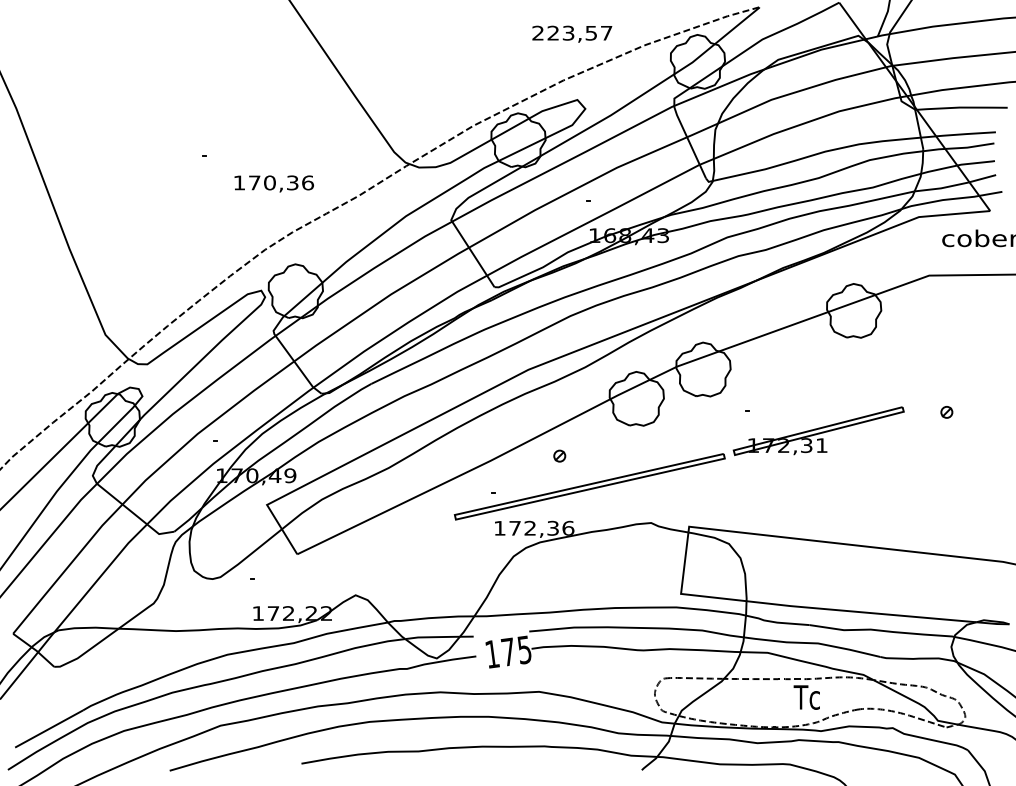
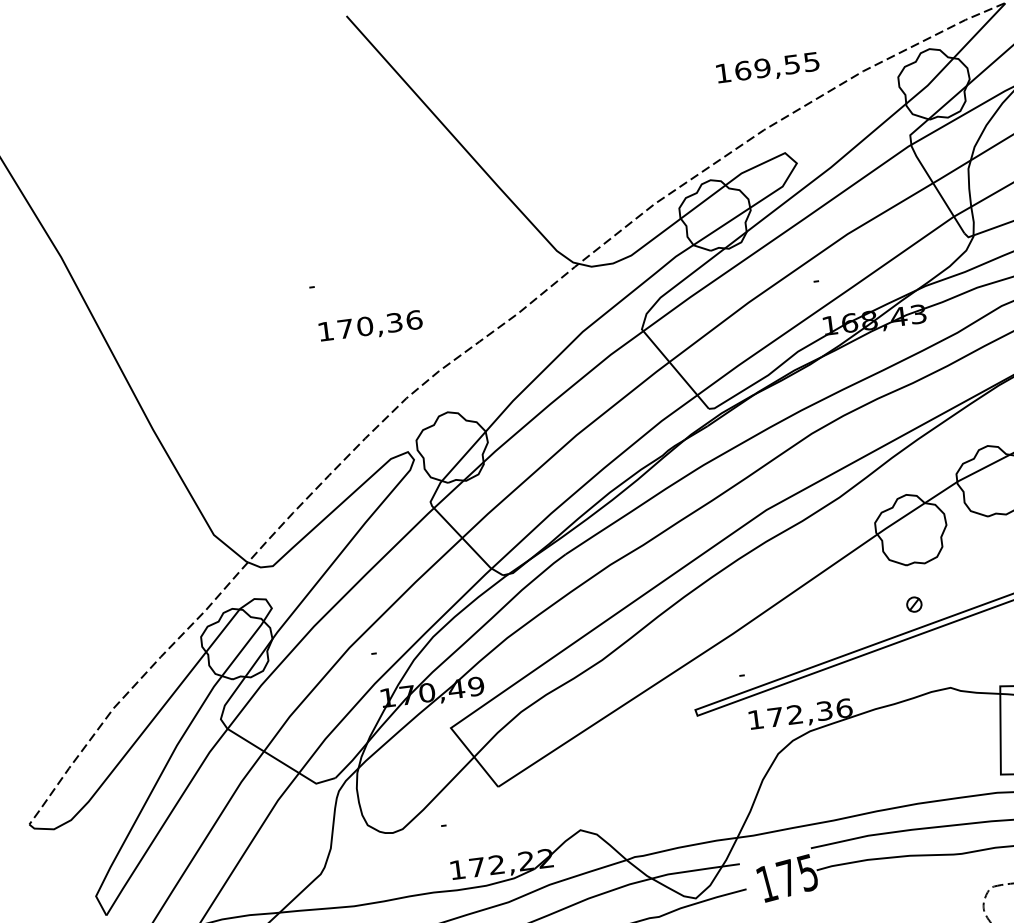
text: (572, 32) -> (767, 66), 223,57 -> 169,55
text: (273, 183) -> (369, 326), moved
part: (559, 455) -> (913, 603), moved

